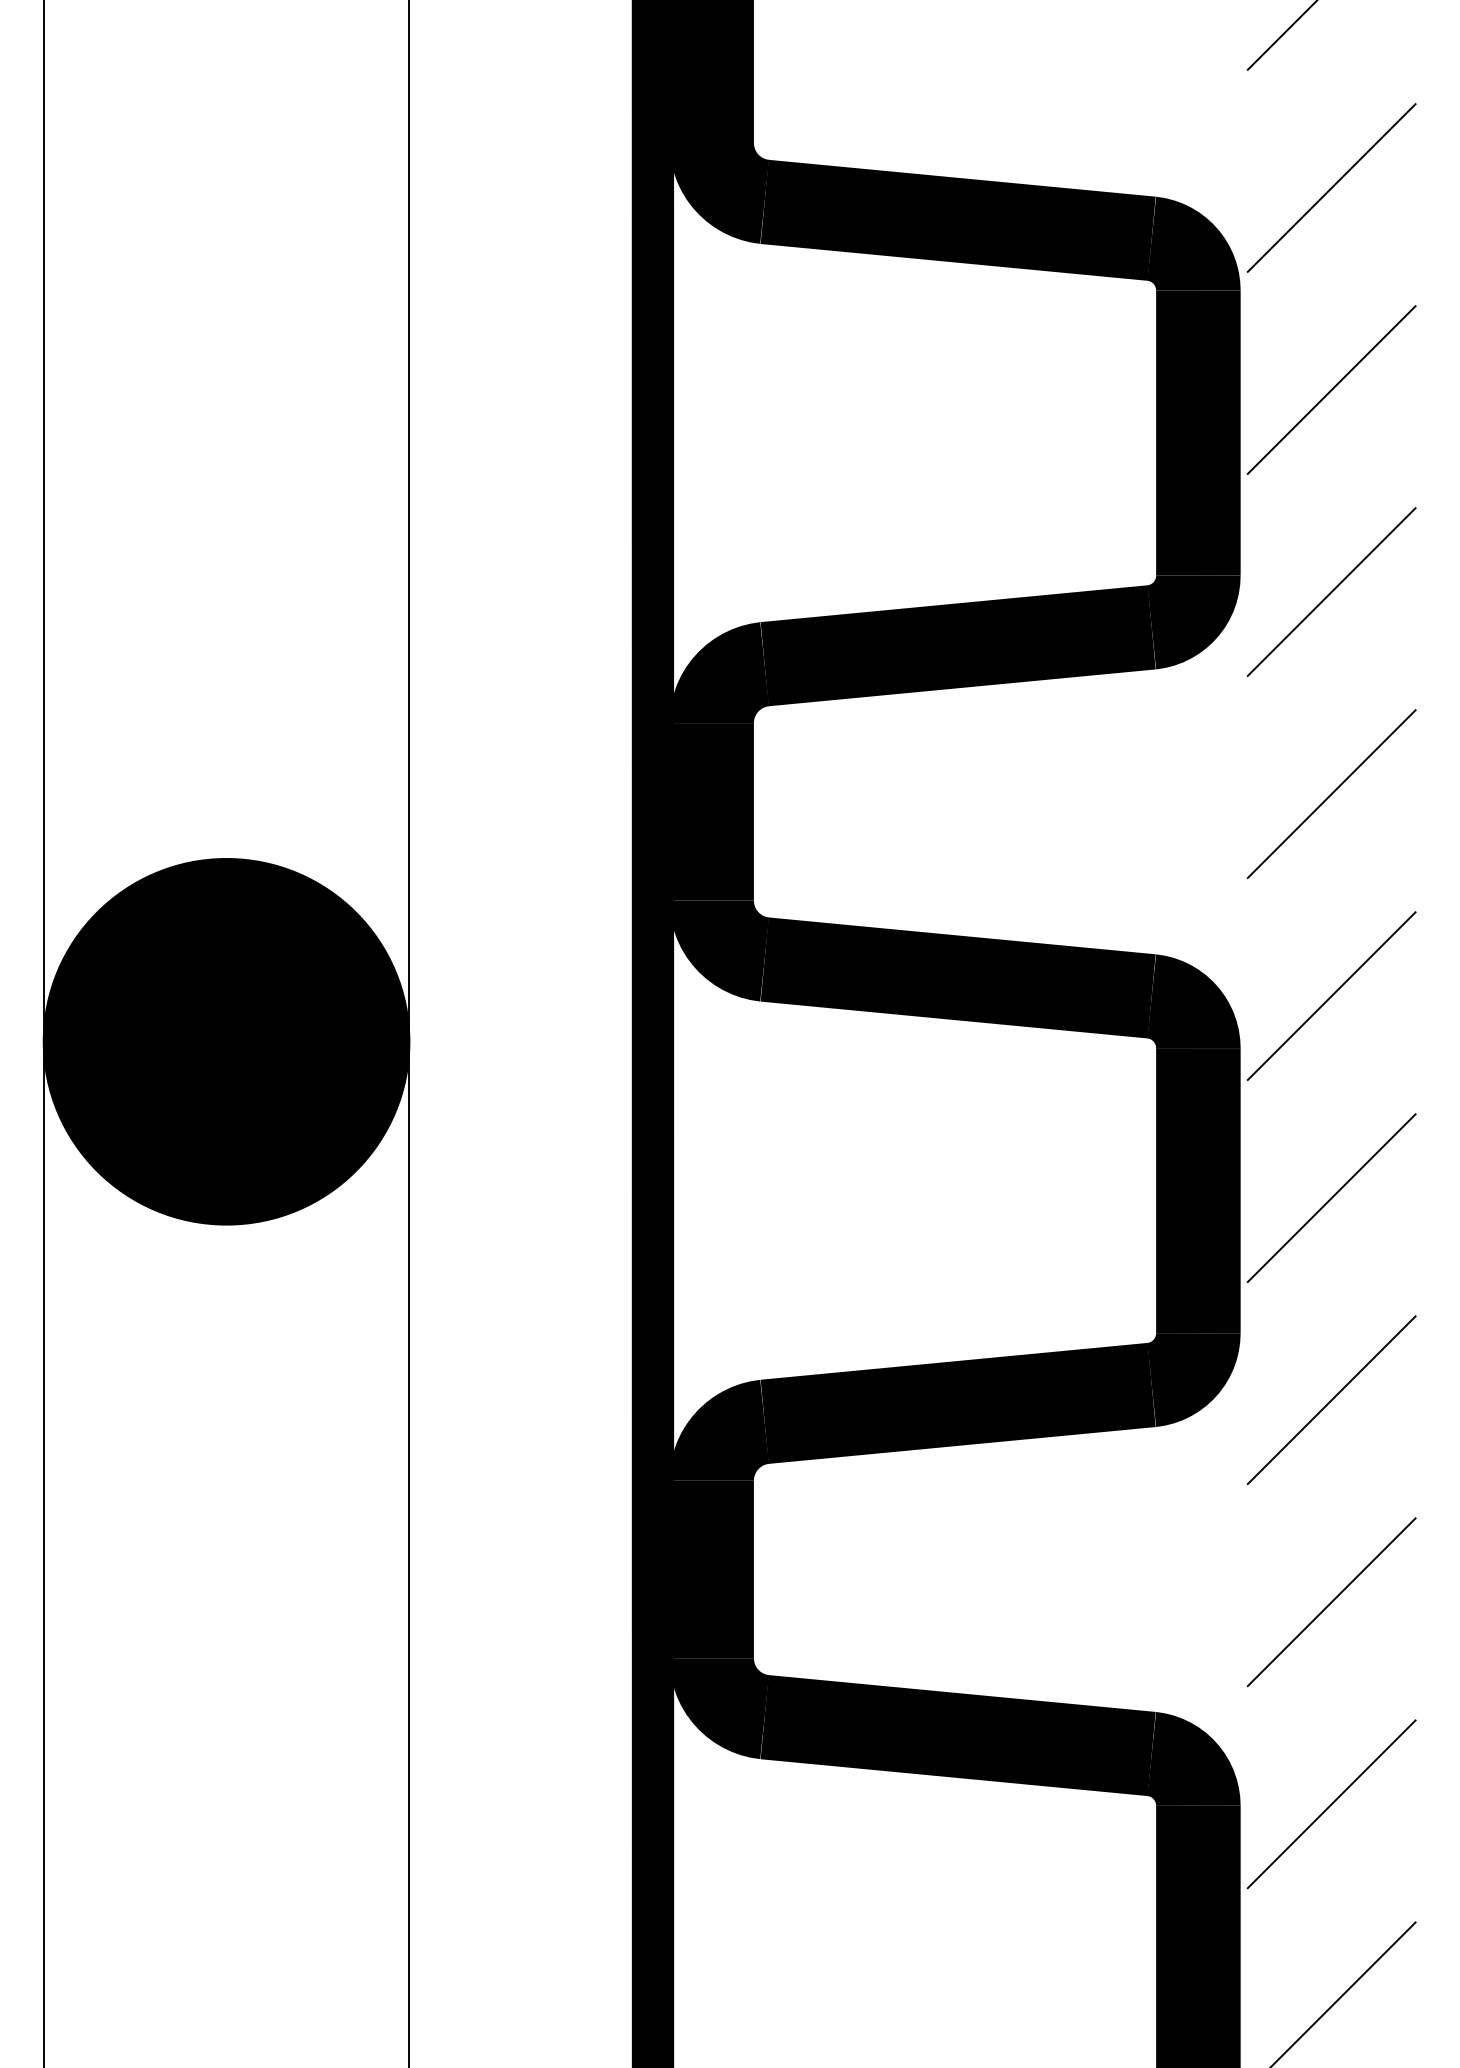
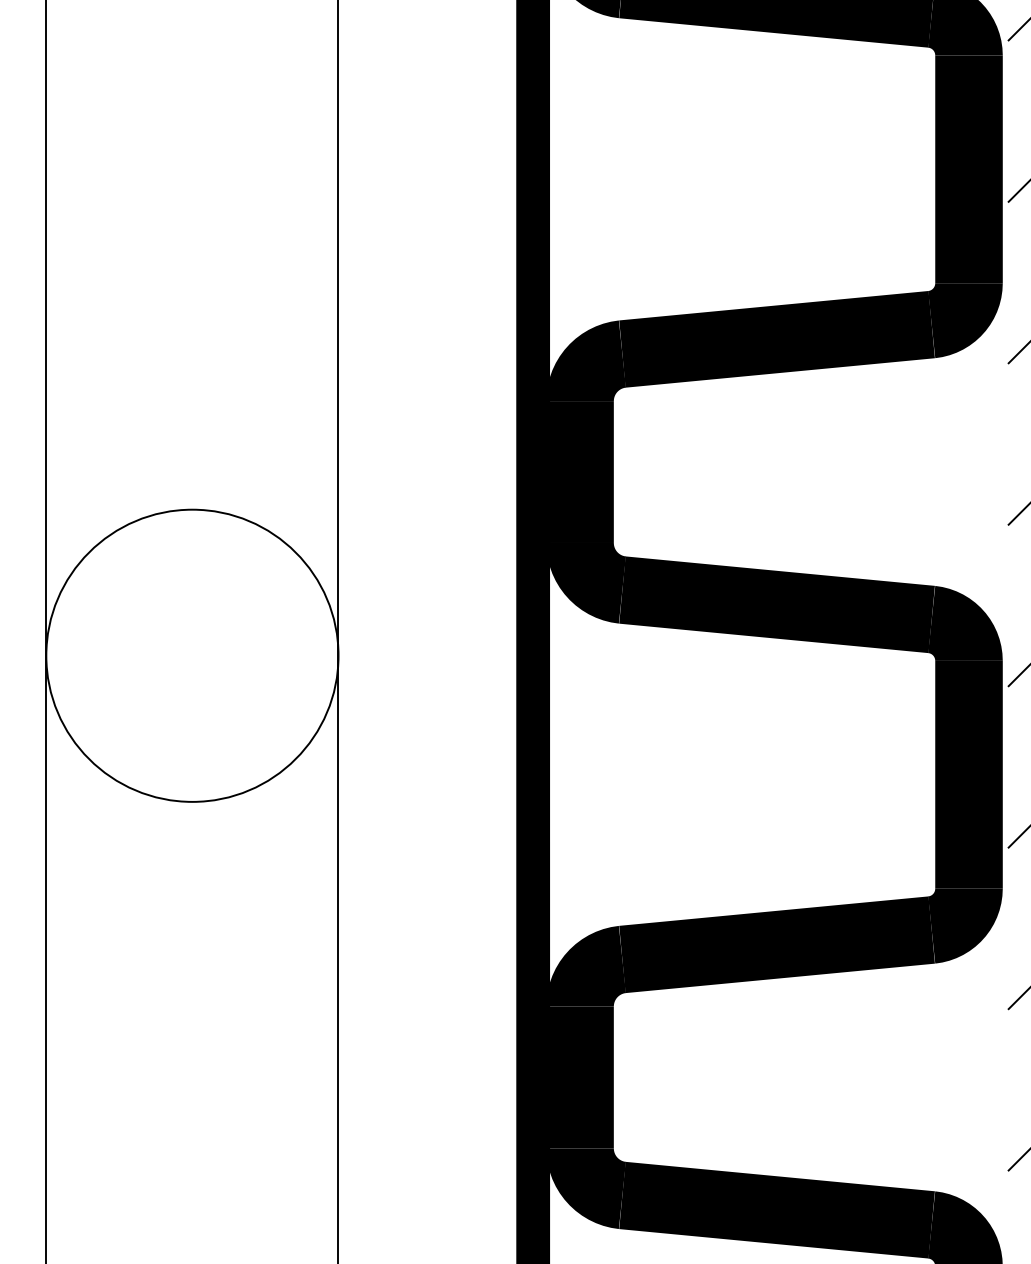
fill: (226, 1041) -> (192, 655), removed

